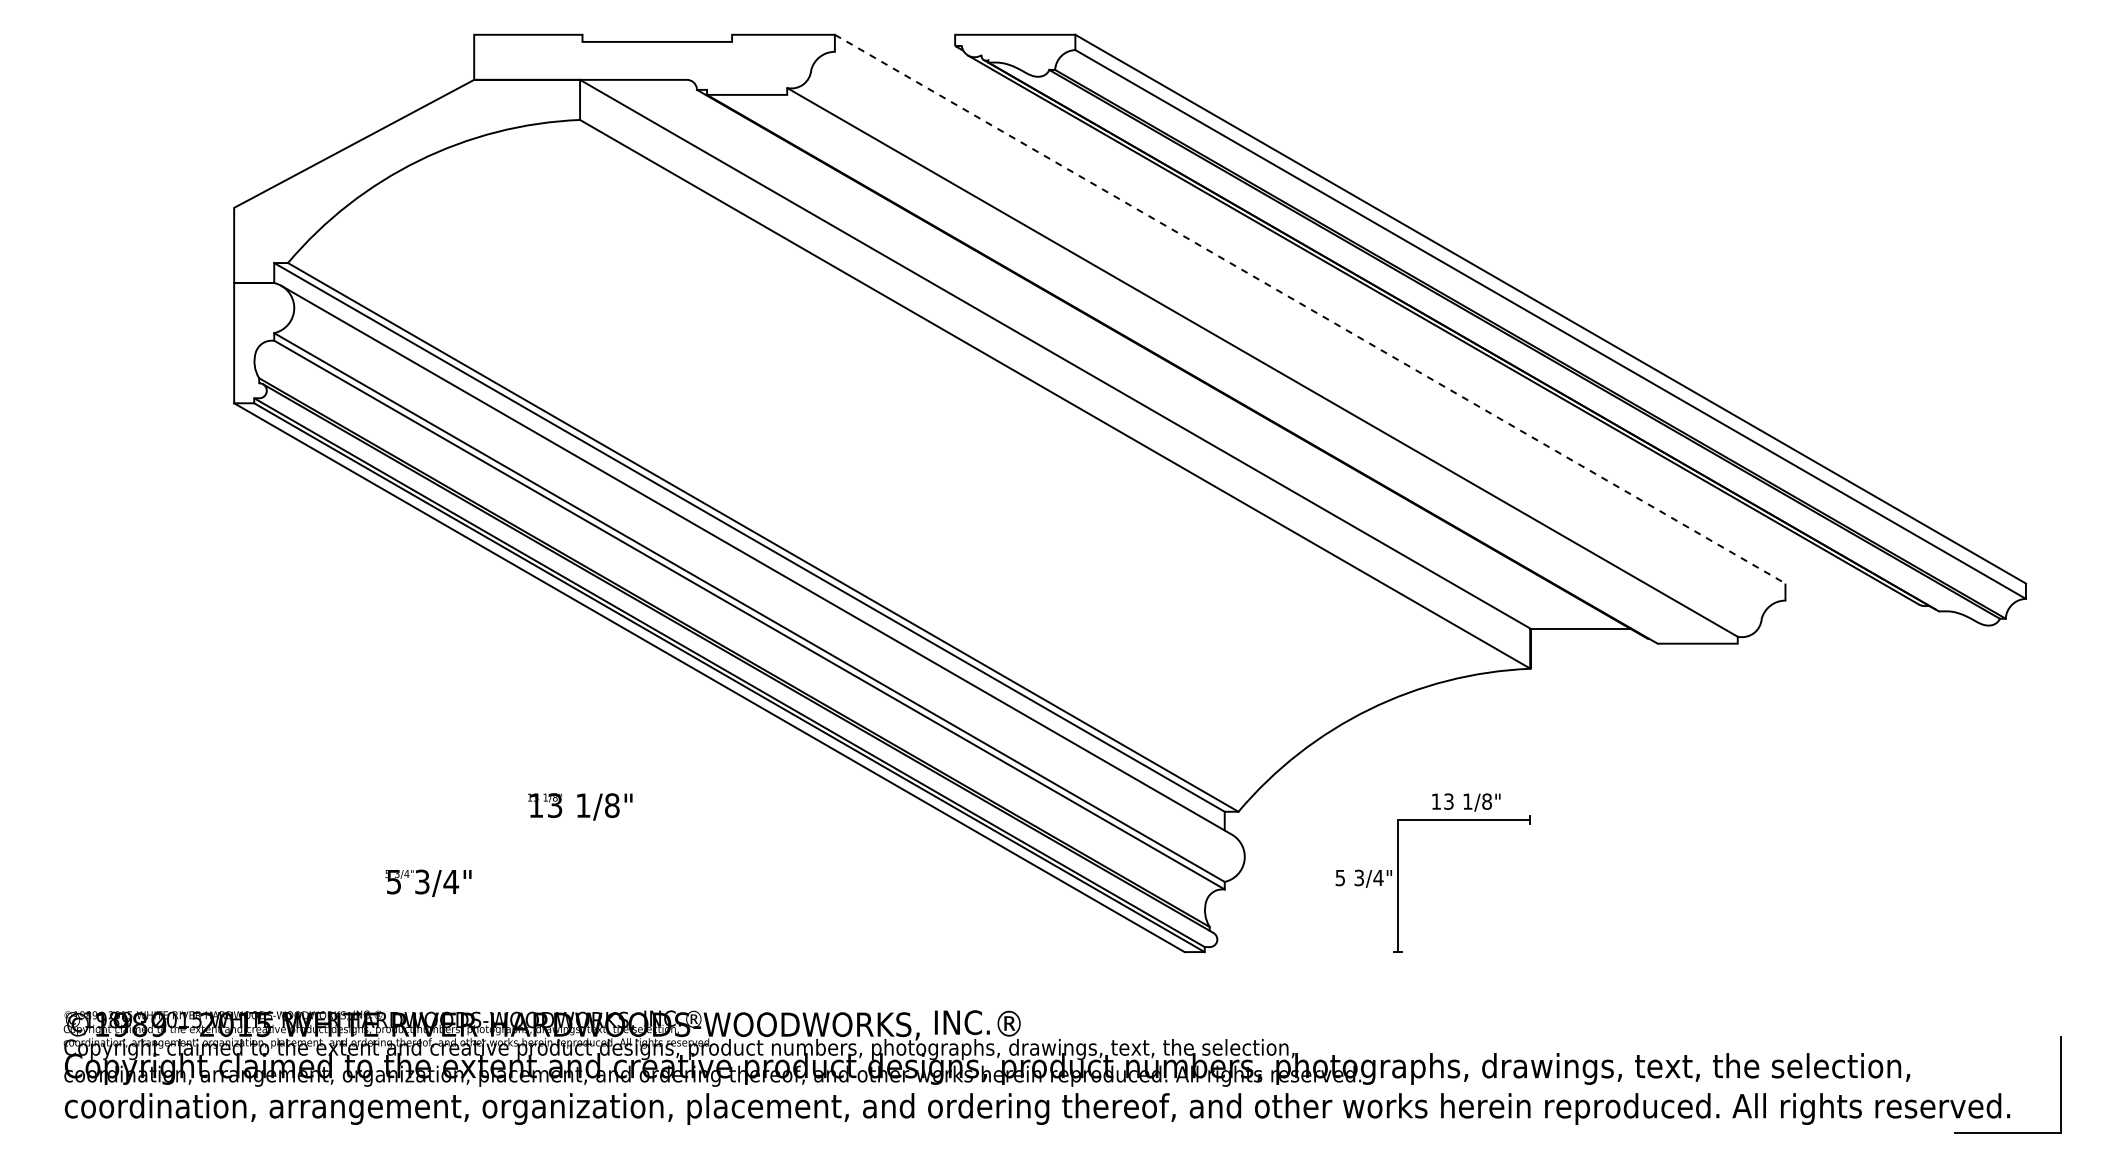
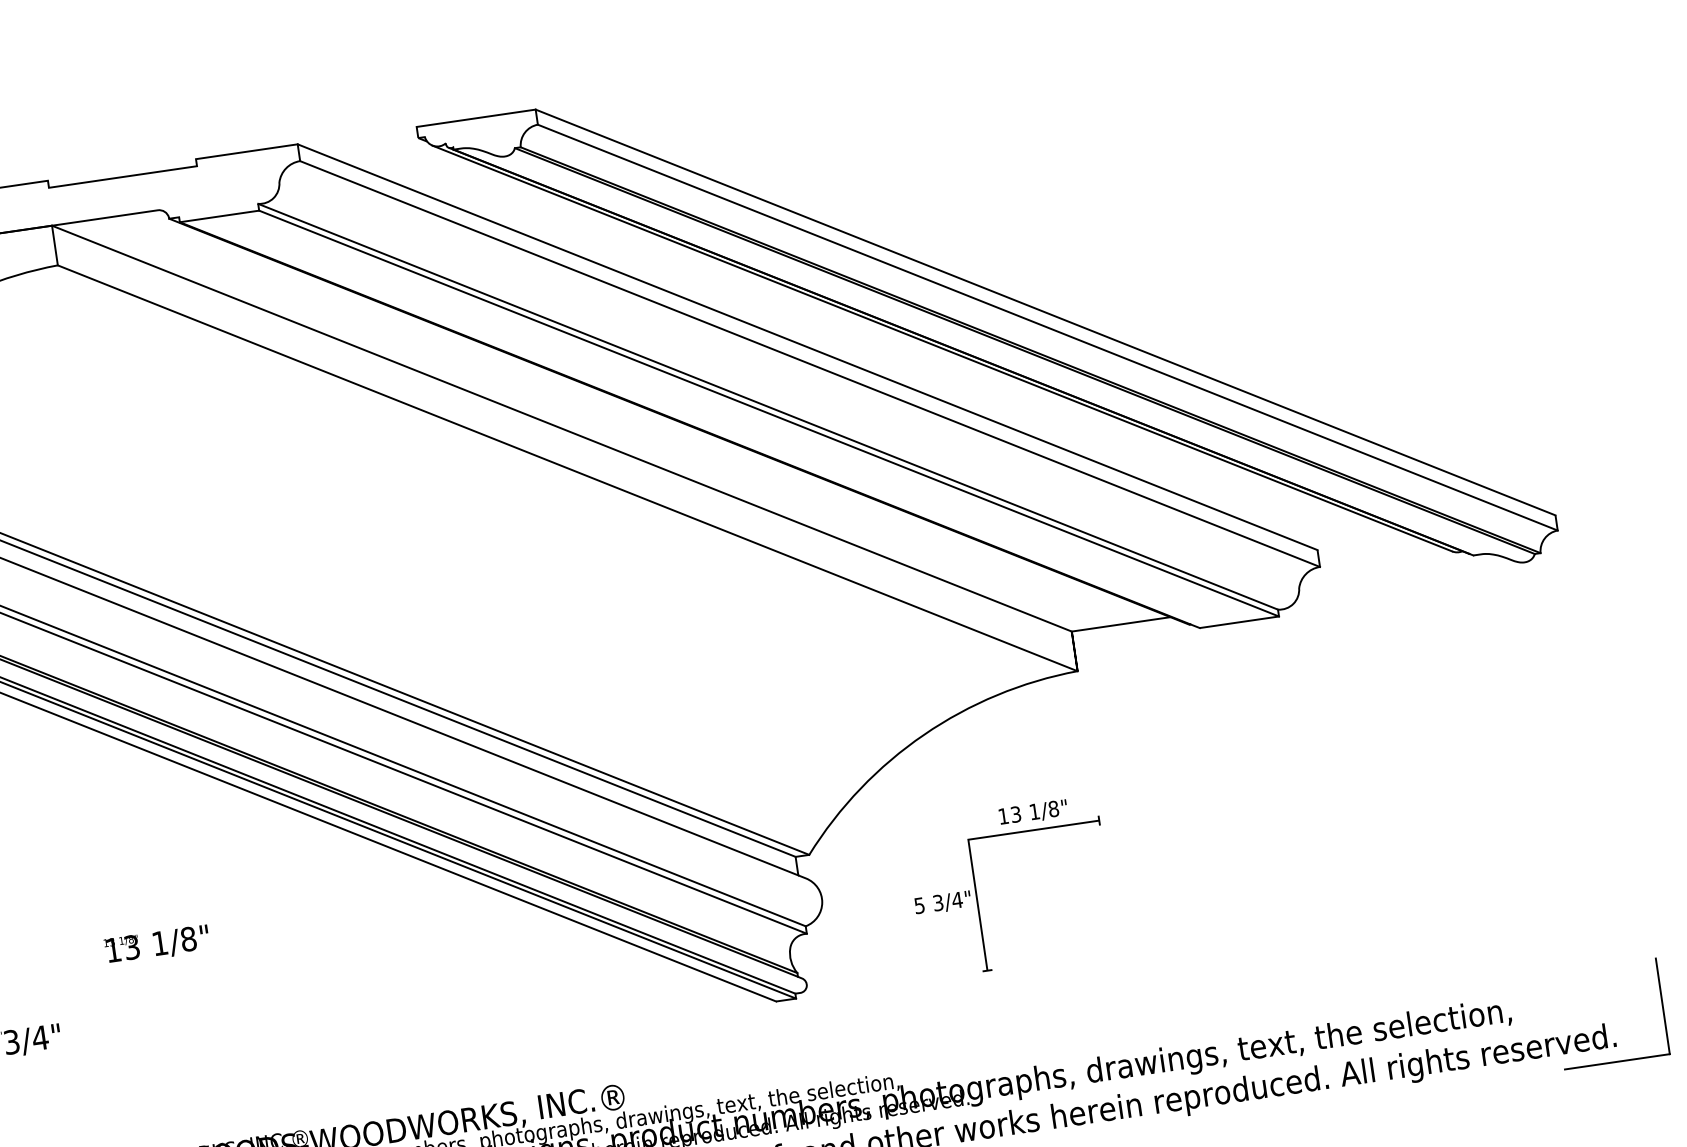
line: (1310, 309) -> (807, 347), dashed -> solid
line: (1309, 325) -> (809, 363), added
line: (1262, 368) -> (769, 412), added

